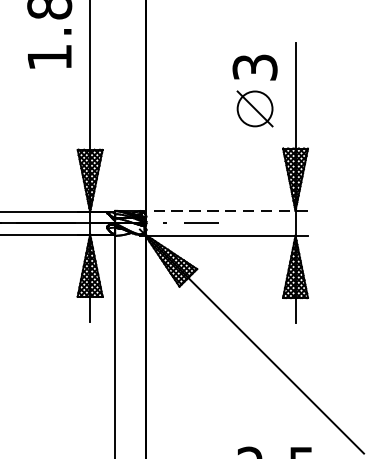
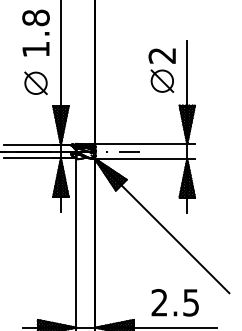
text: (255, 67) -> (162, 55), 3 -> 2
part: (48, 112) -> (35, 83), added
line: (224, 210) -> (143, 143), dashed -> solid

